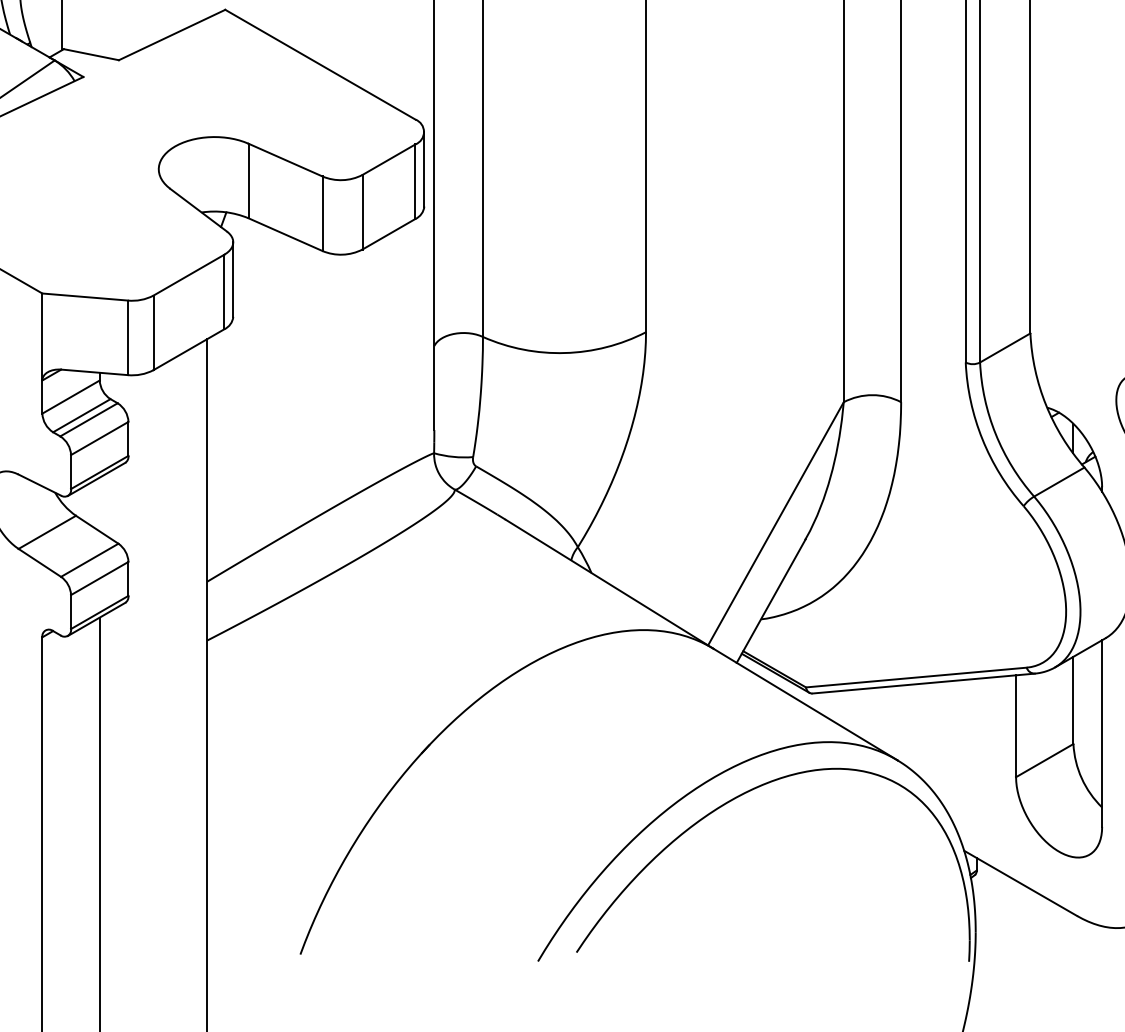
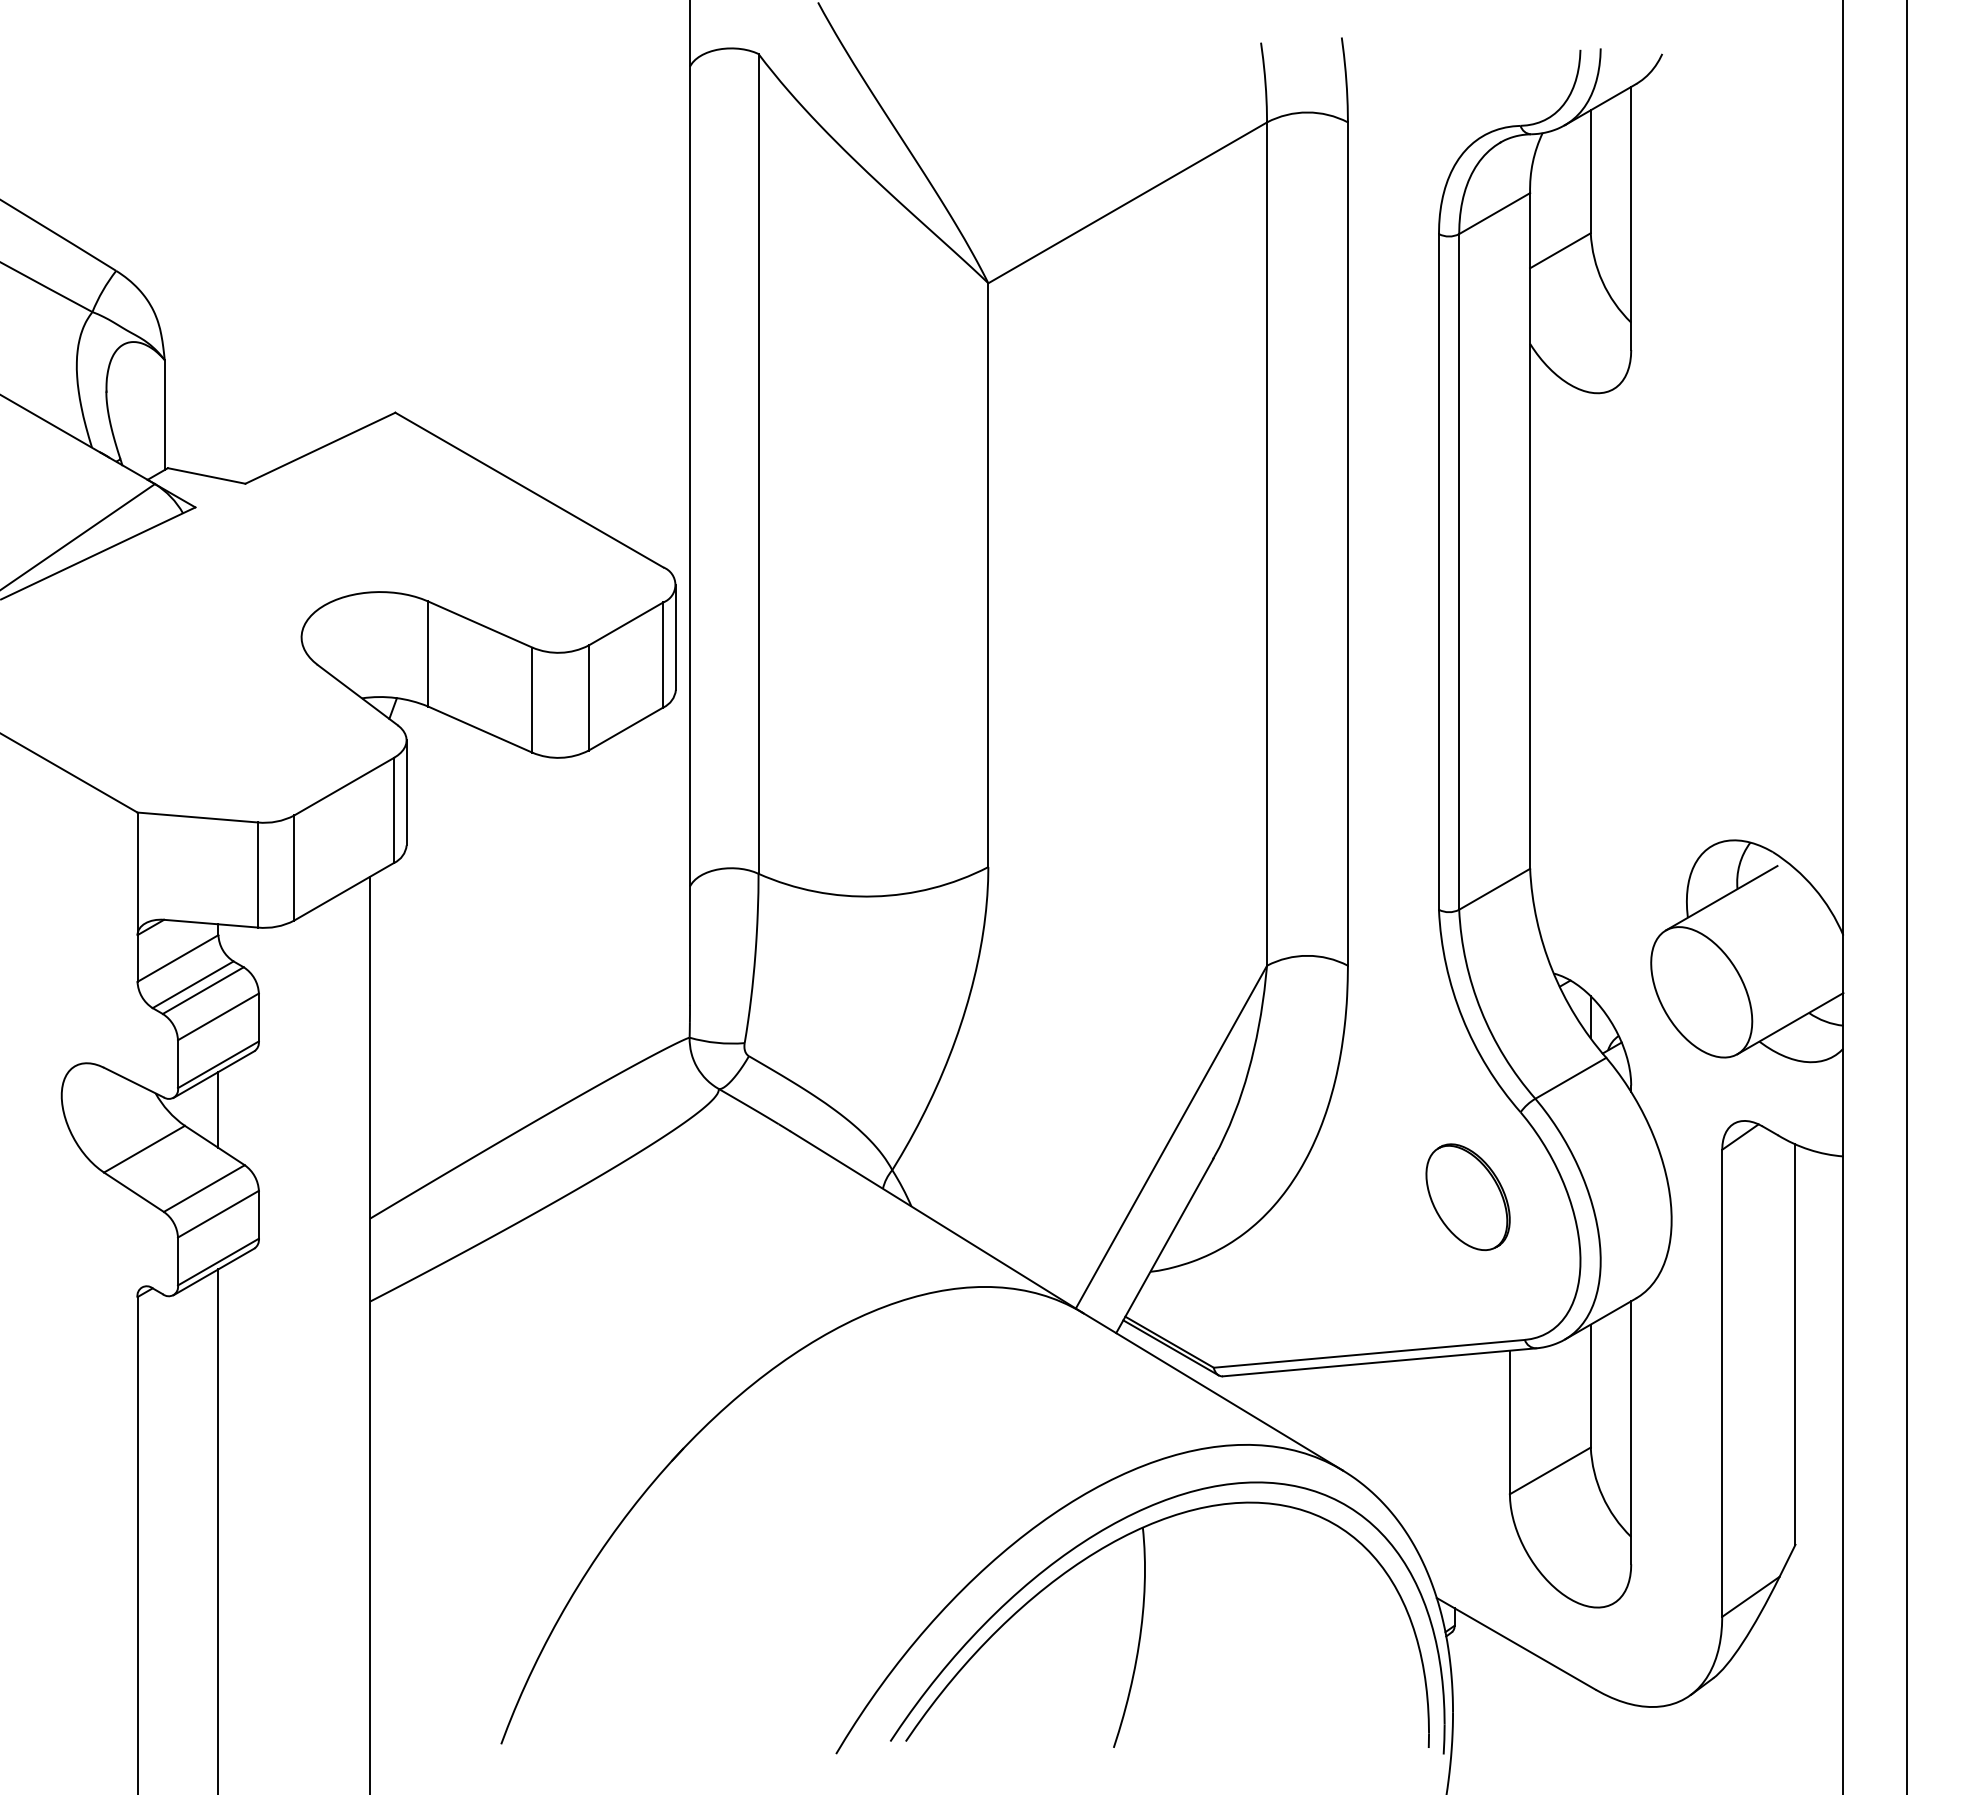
line: (99, 504) -> (218, 1109), added
part: (985, 566) -> (1467, 1197), added
part: (756, 866) -> (1143, 1620), added

